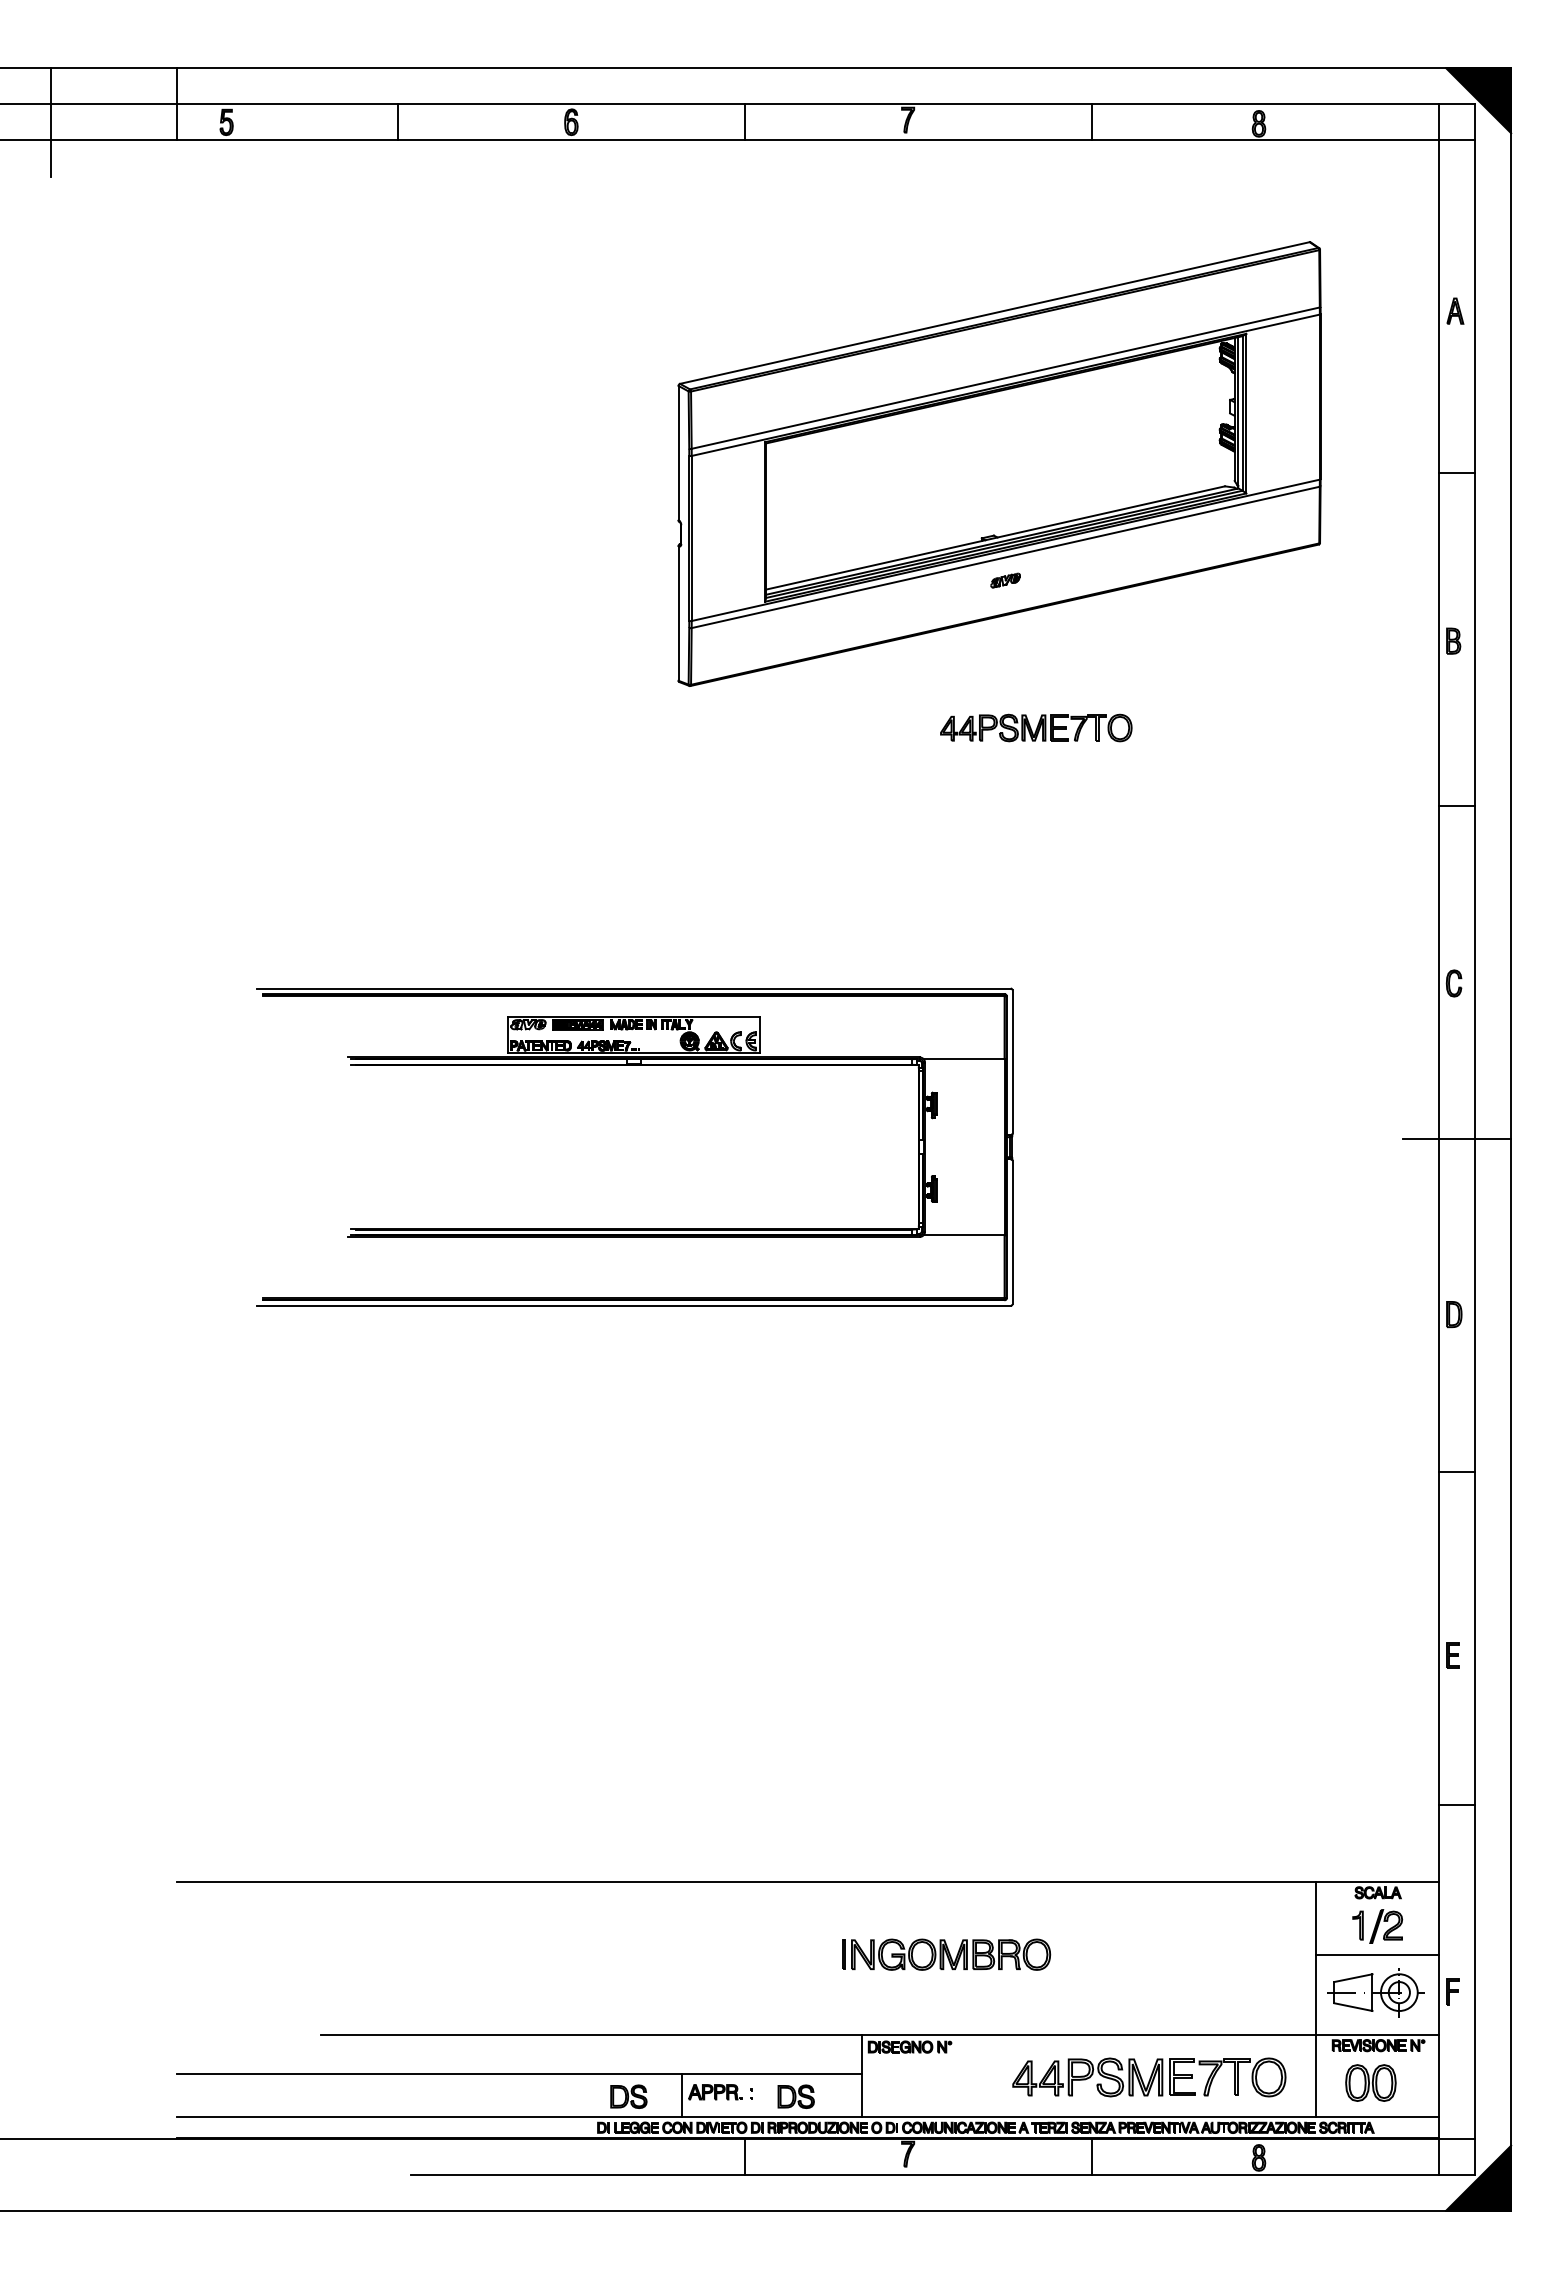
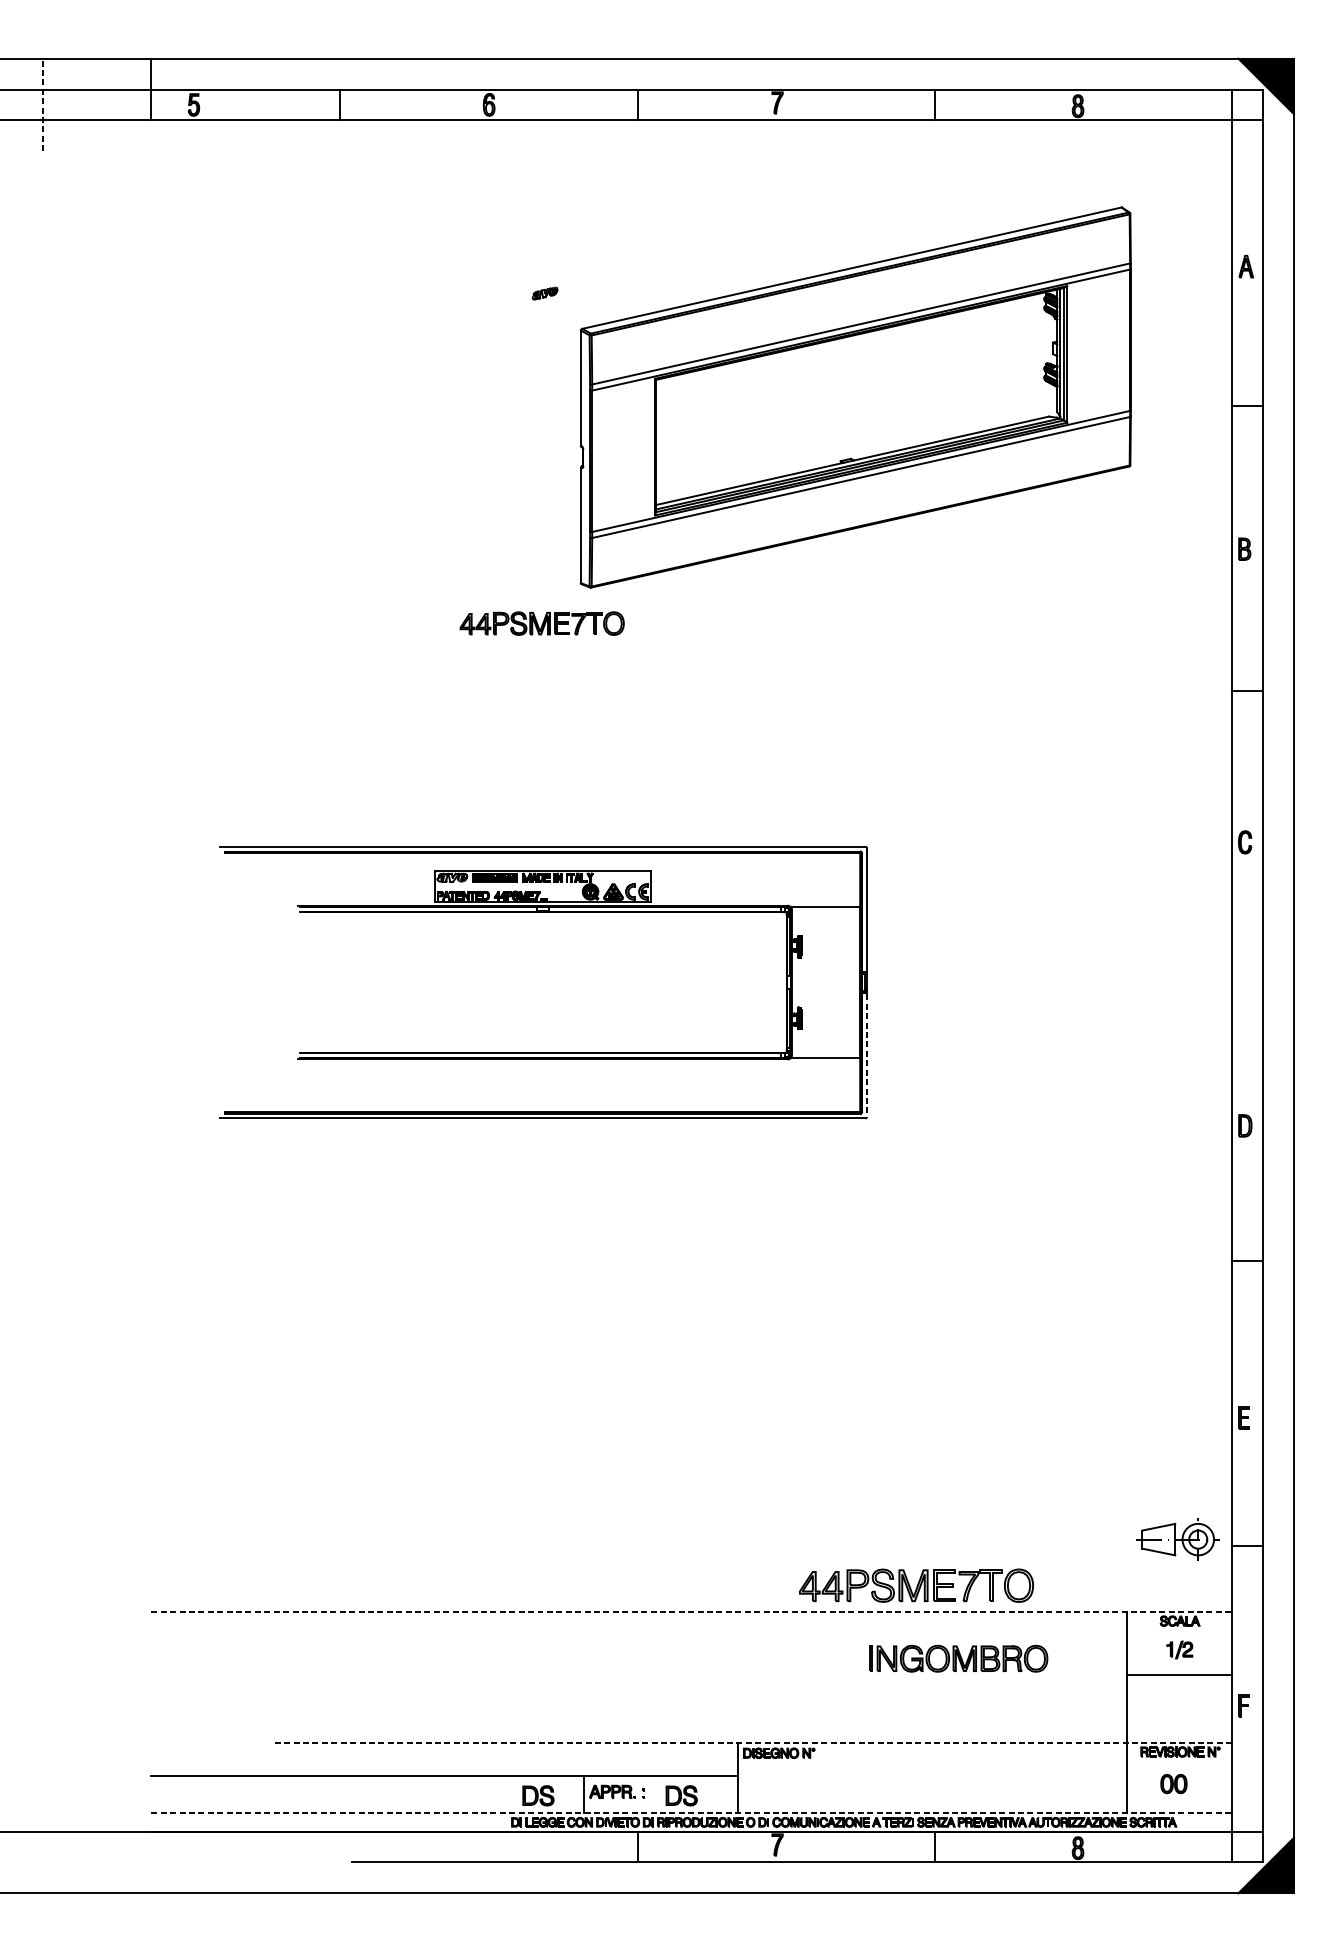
line: (50, 121) -> (43, 104), solid -> dashed
part: (1005, 580) -> (544, 293), moved
part: (1036, 727) -> (542, 623), moved
line: (1456, 1139) -> (1247, 976), removed
line: (1012, 1232) -> (866, 1055), solid -> dashed
line: (808, 1882) -> (692, 1612), solid -> dashed
part: (1377, 1926) -> (1179, 1649), size x0.6
part: (946, 1954) -> (958, 1658), moved
part: (1375, 1992) -> (1177, 1539), moved
line: (880, 2035) -> (753, 1743), solid -> dashed
part: (1149, 2077) -> (916, 1585), moved
part: (1370, 2082) -> (1173, 1783), size x0.6
line: (808, 2116) -> (692, 1812), solid -> dashed

